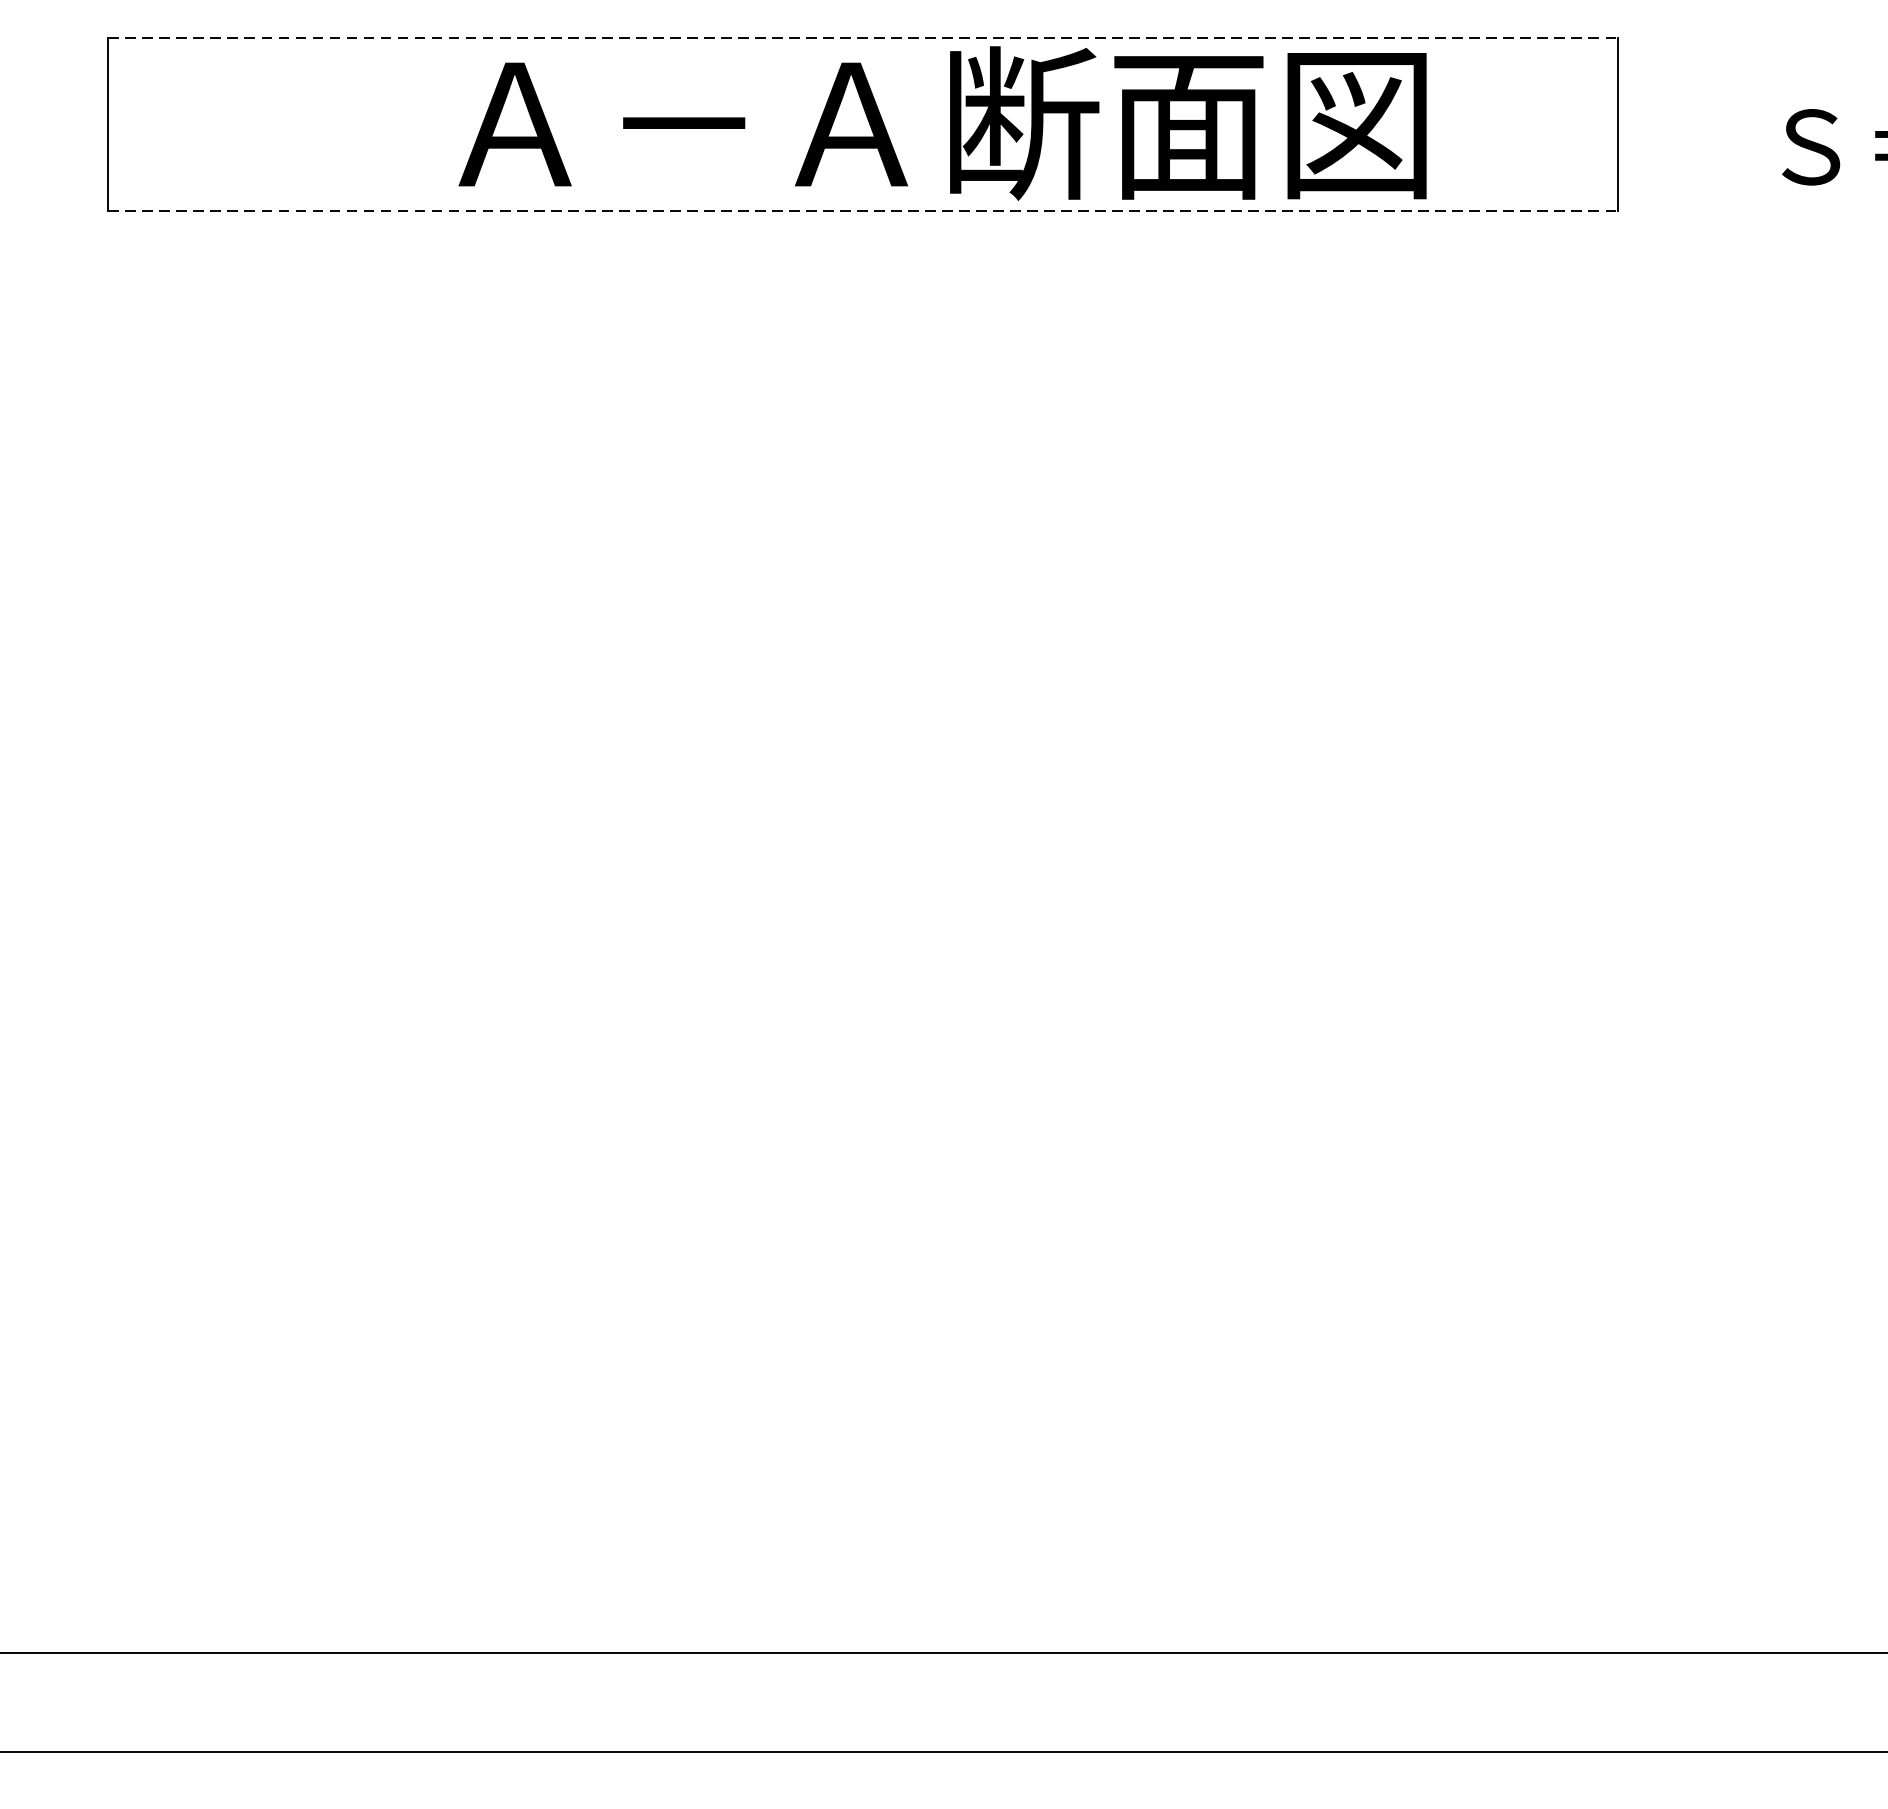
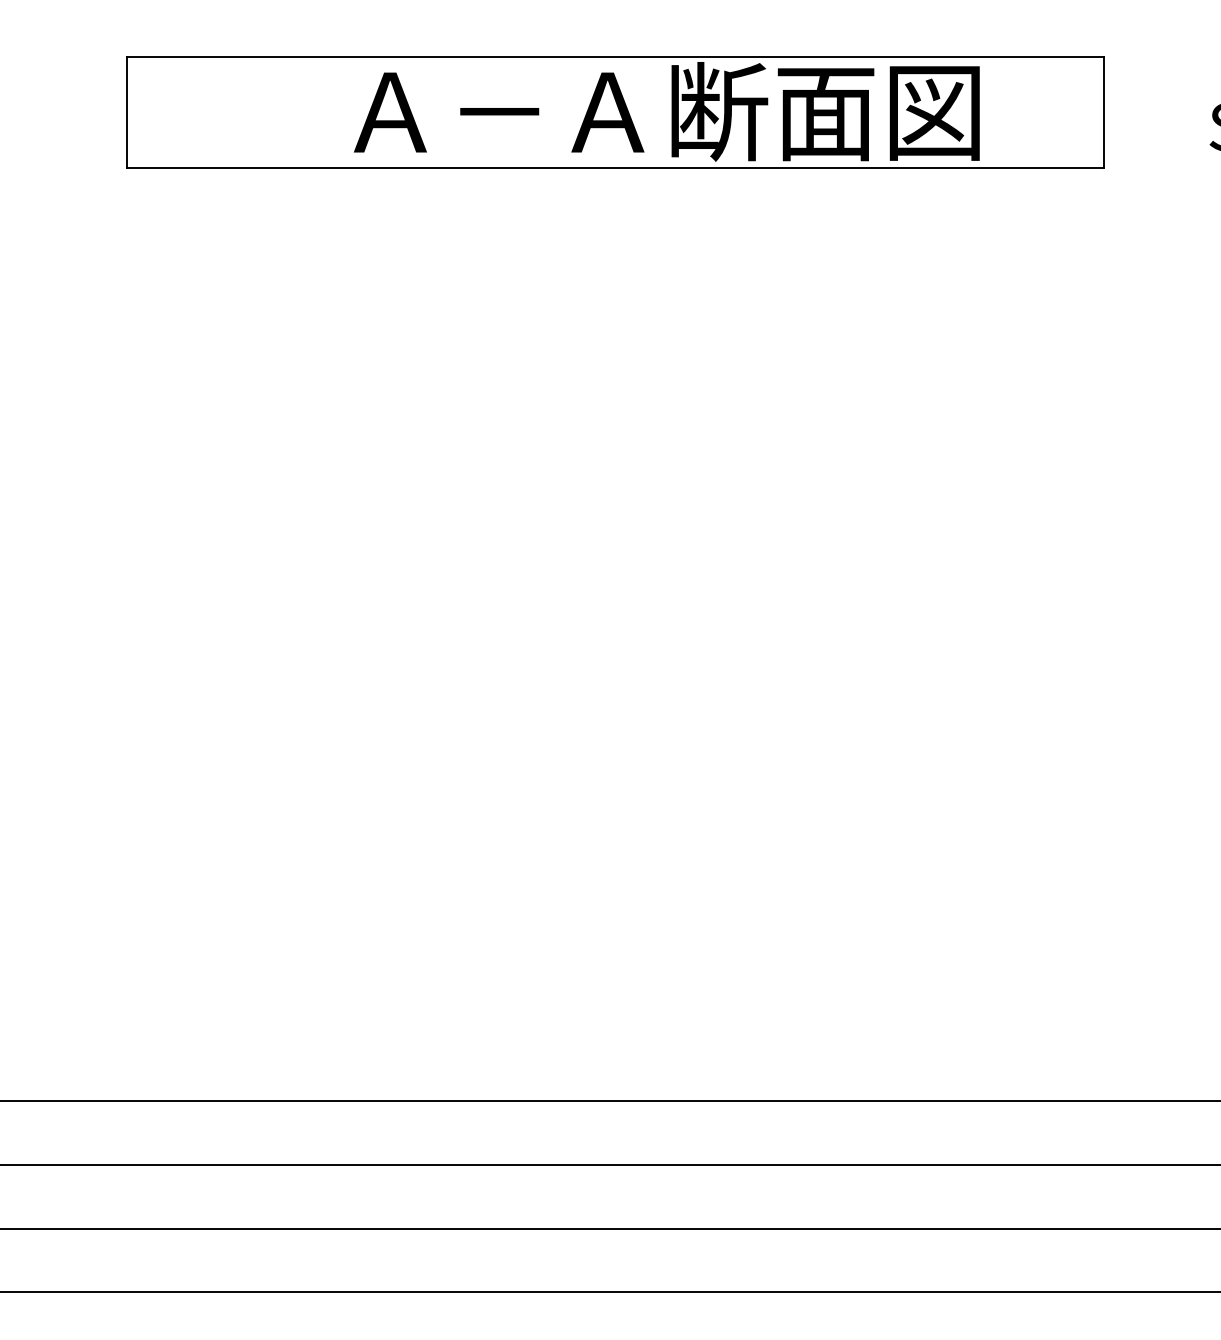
line: (864, 37) -> (616, 56), dashed -> solid
line: (864, 211) -> (616, 168), dashed -> solid

